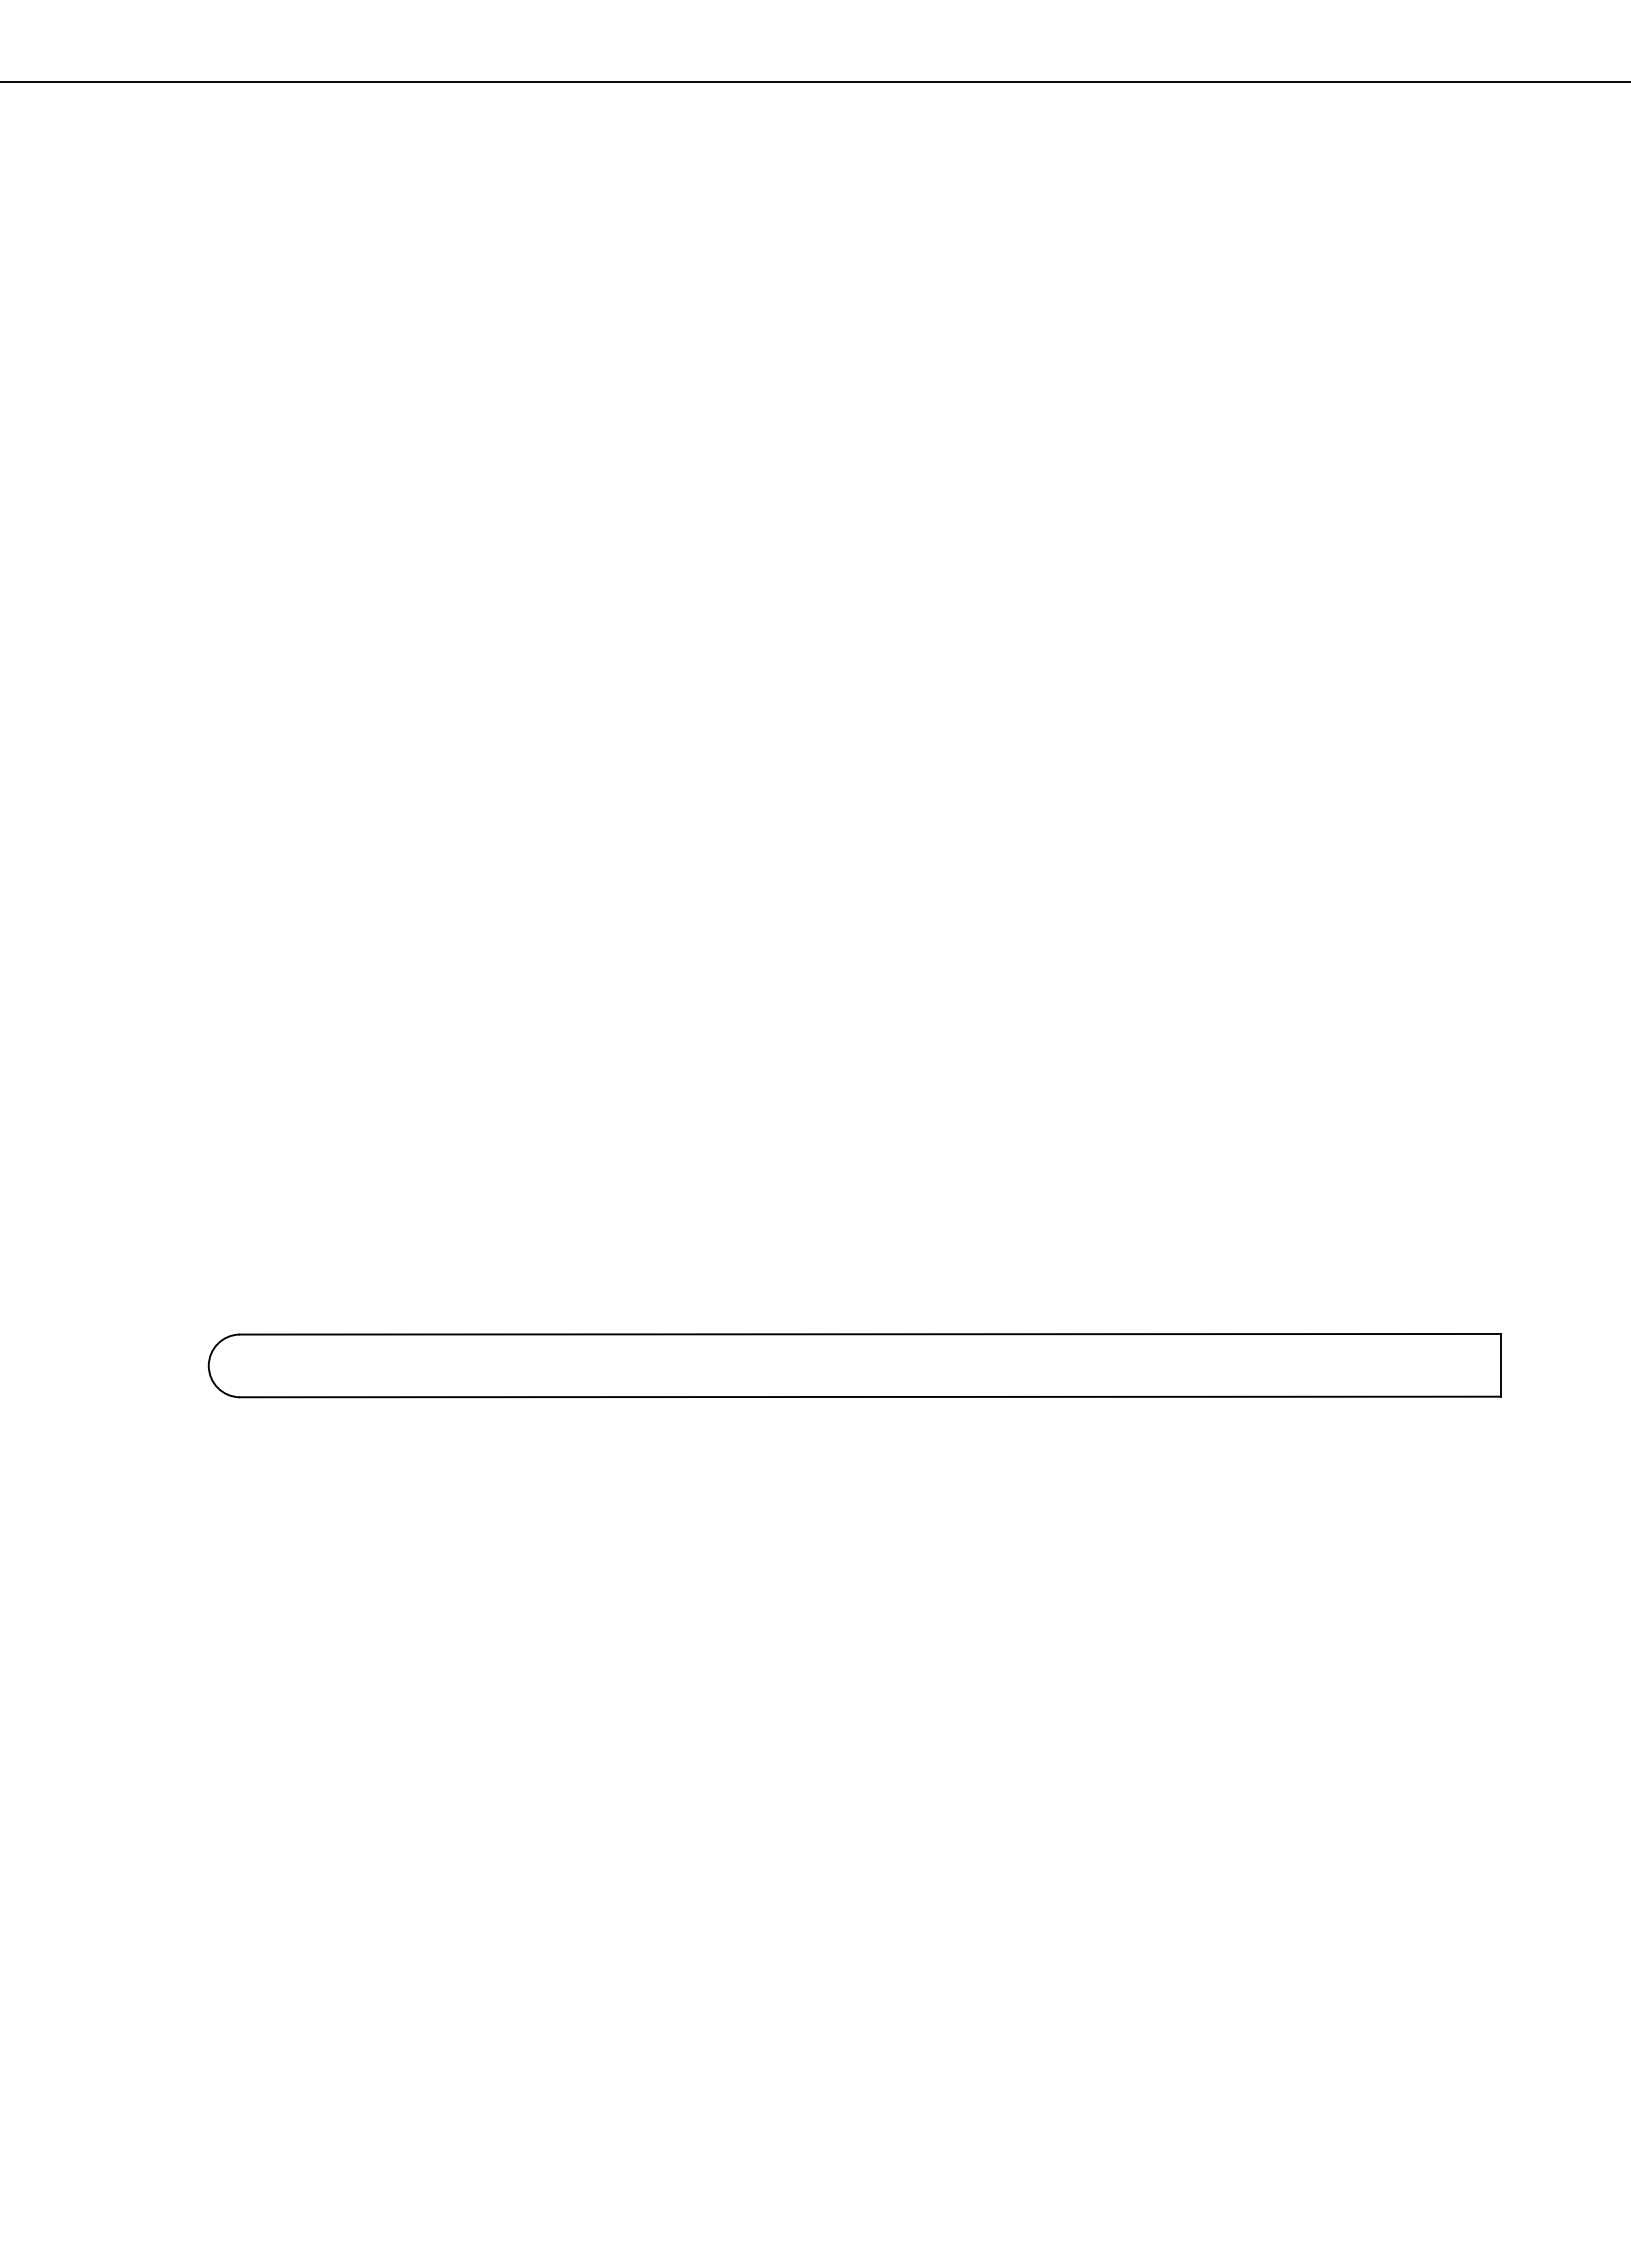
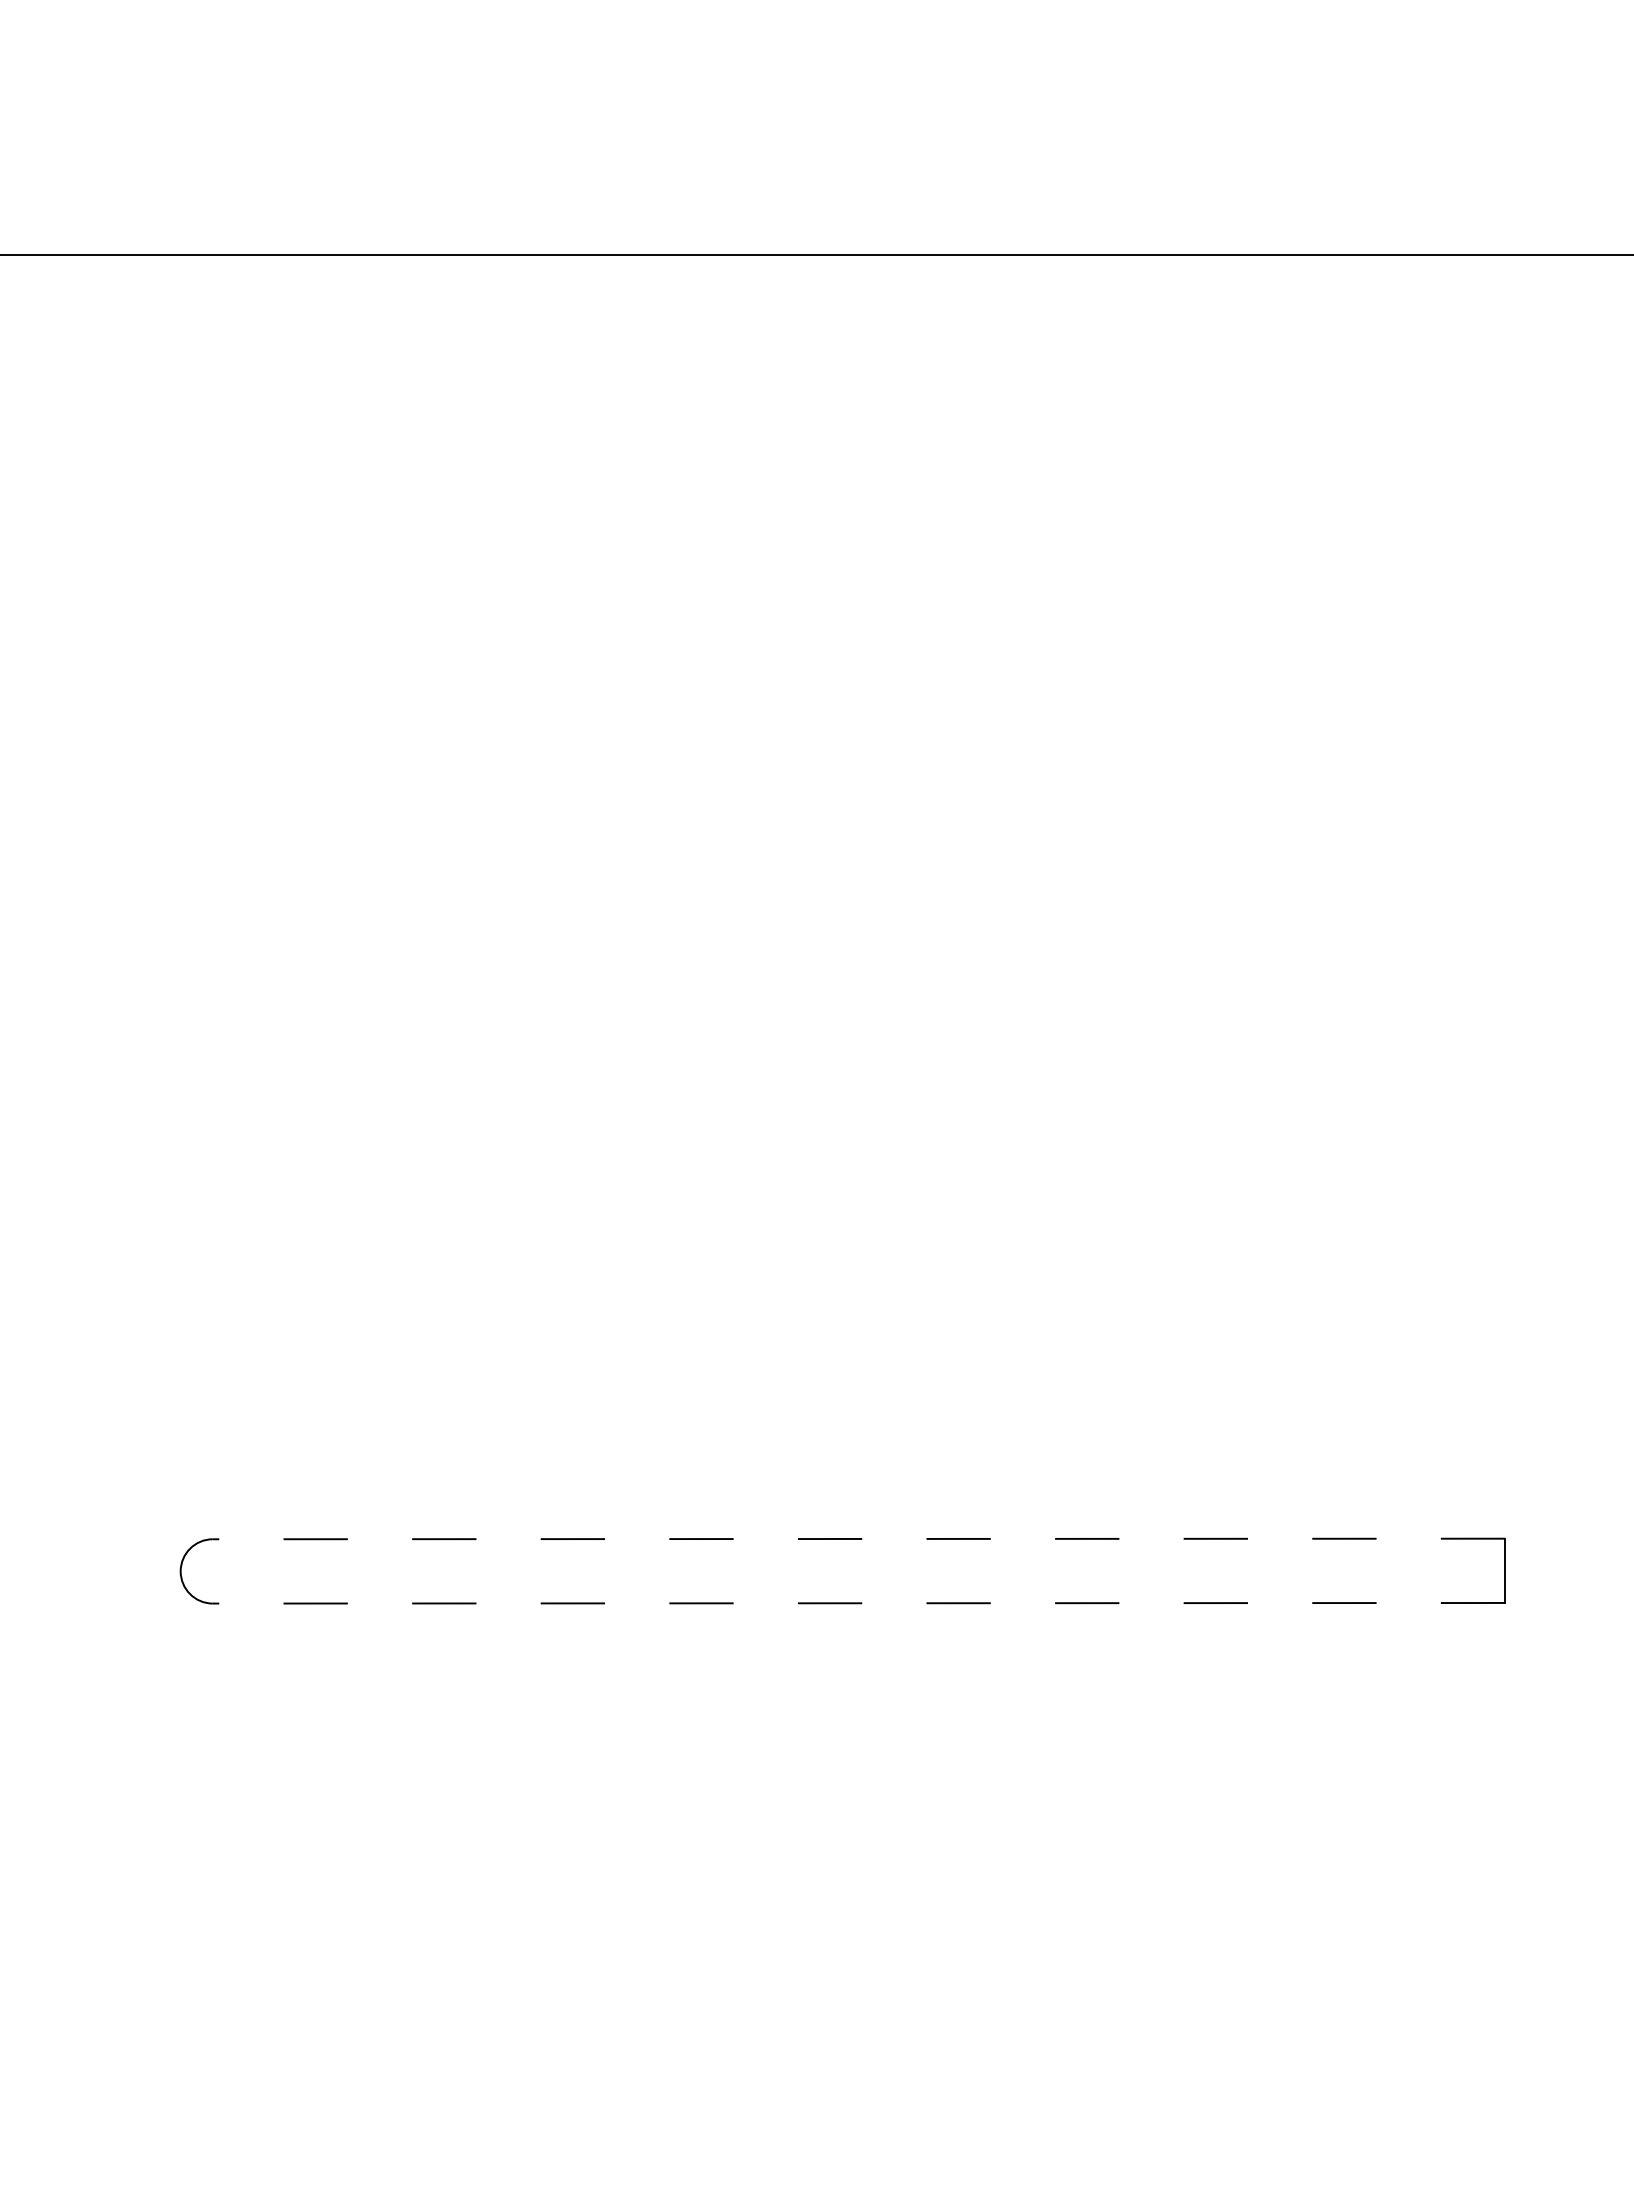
line: (869, 1334) -> (858, 1539), solid -> dashed
line: (869, 1396) -> (858, 1602), solid -> dashed

